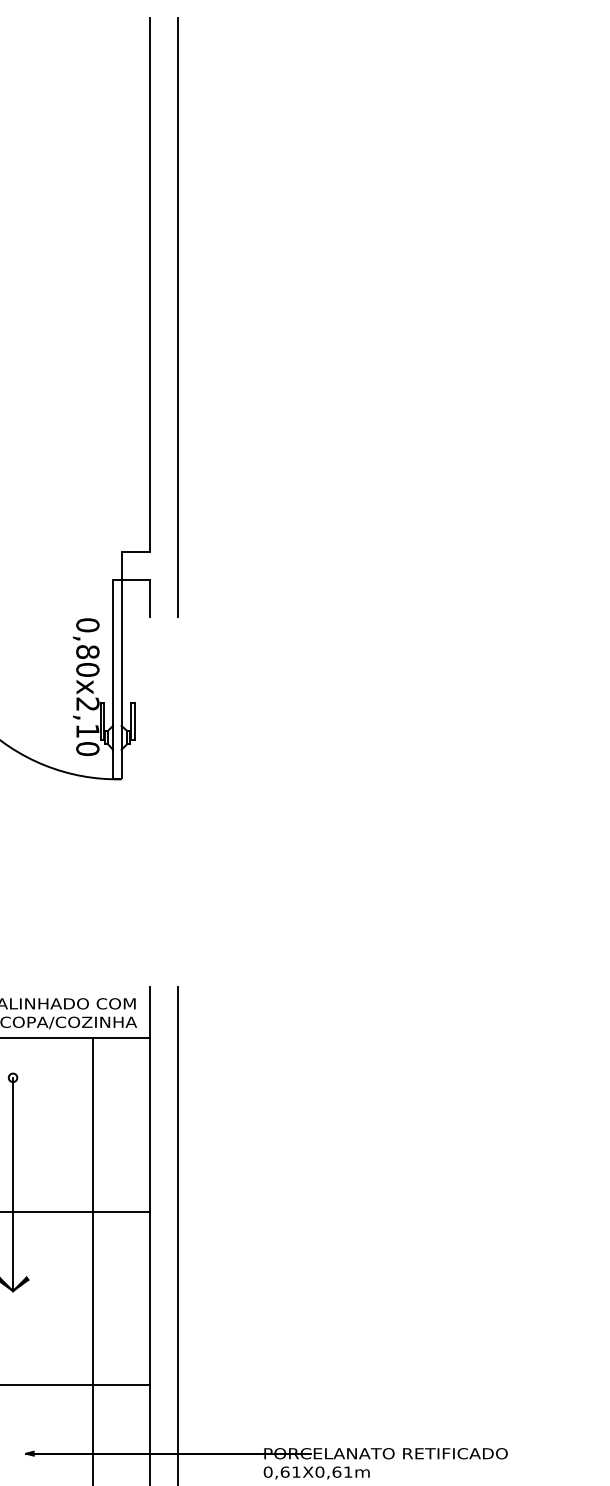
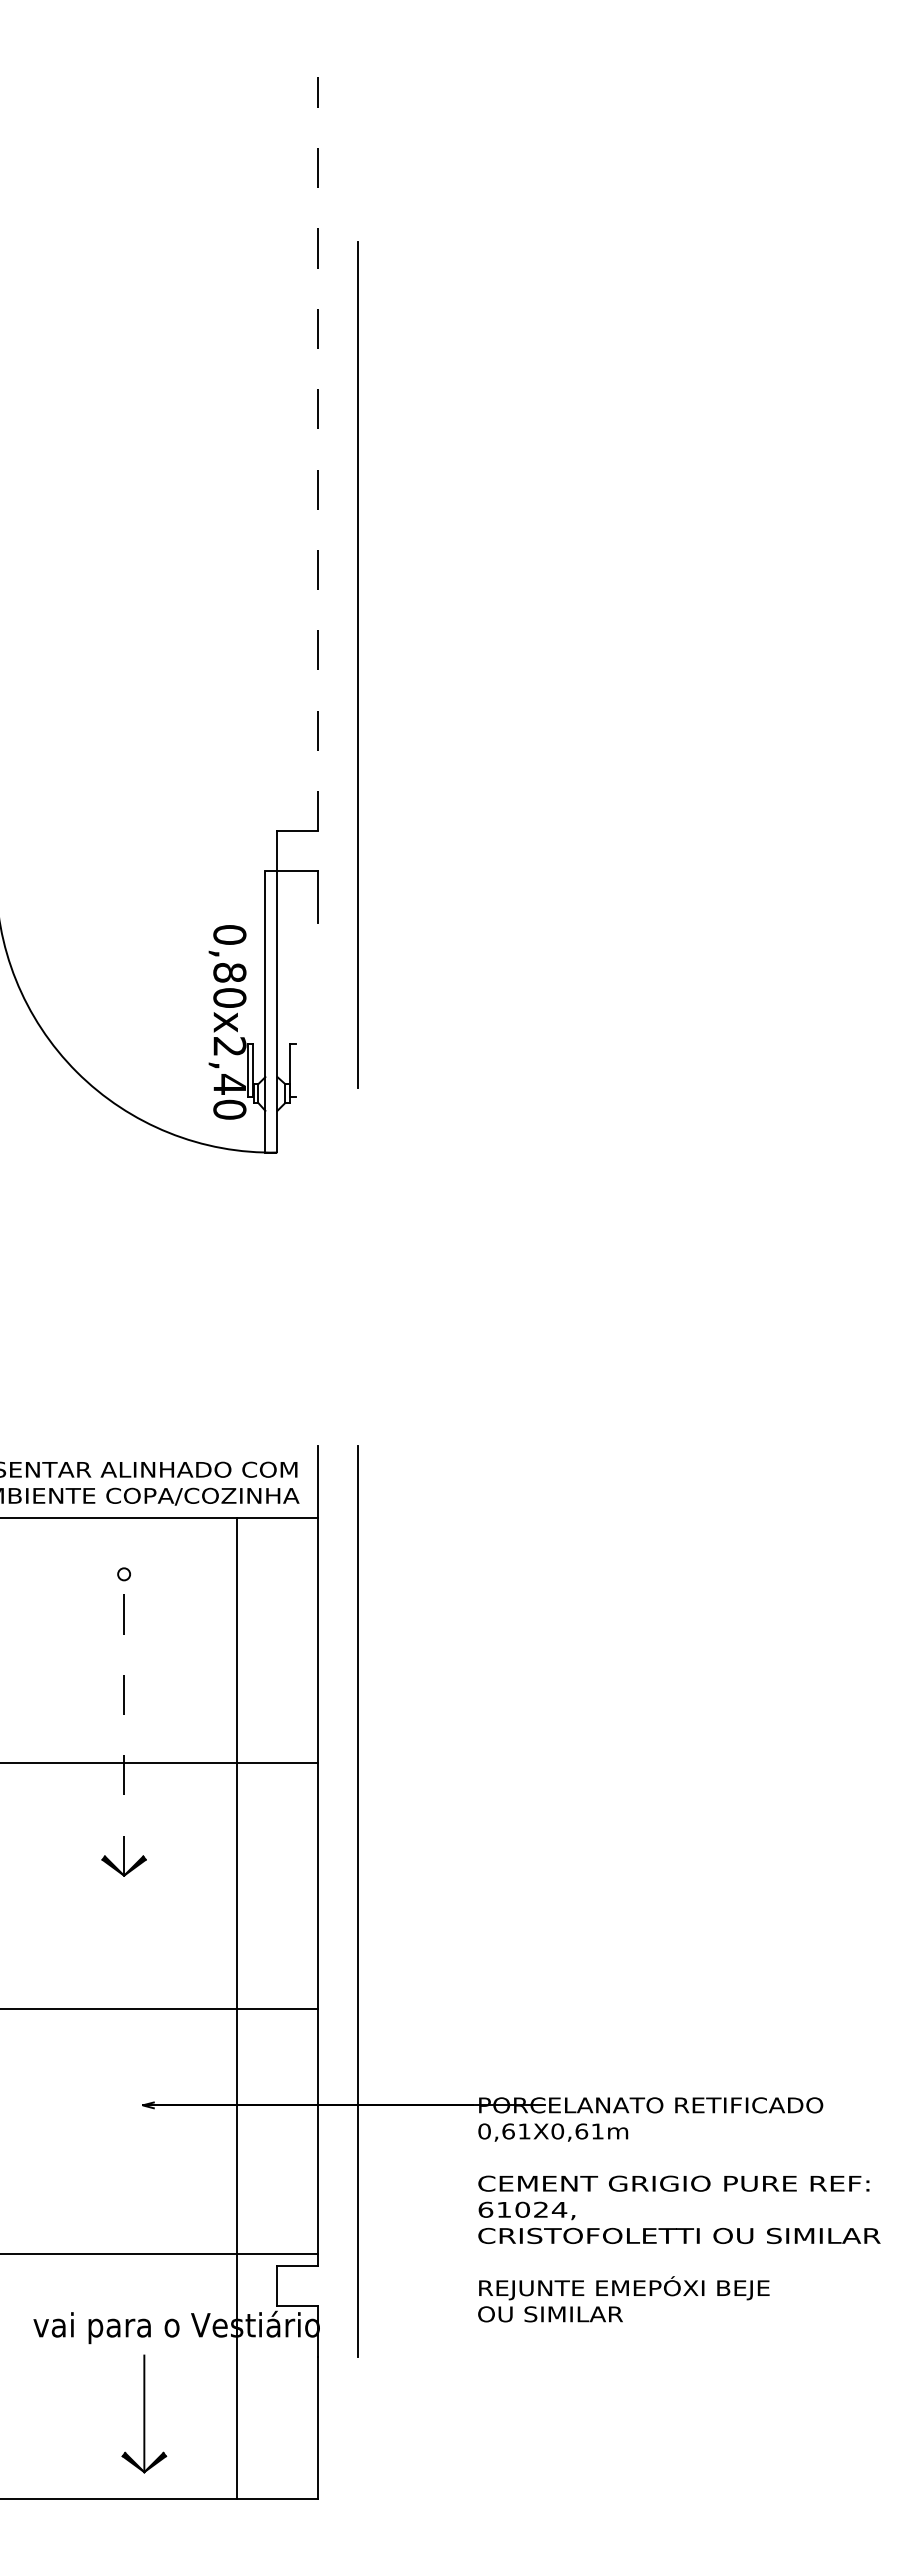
line: (149, 285) -> (317, 454), solid -> dashed
line: (178, 317) -> (357, 664), moved
line: (134, 721) -> (295, 1070), removed
text: (87, 731) -> (229, 1084), 0,80x2,10 -> 0,80x2,40
line: (13, 1184) -> (124, 1725), solid -> dashed

